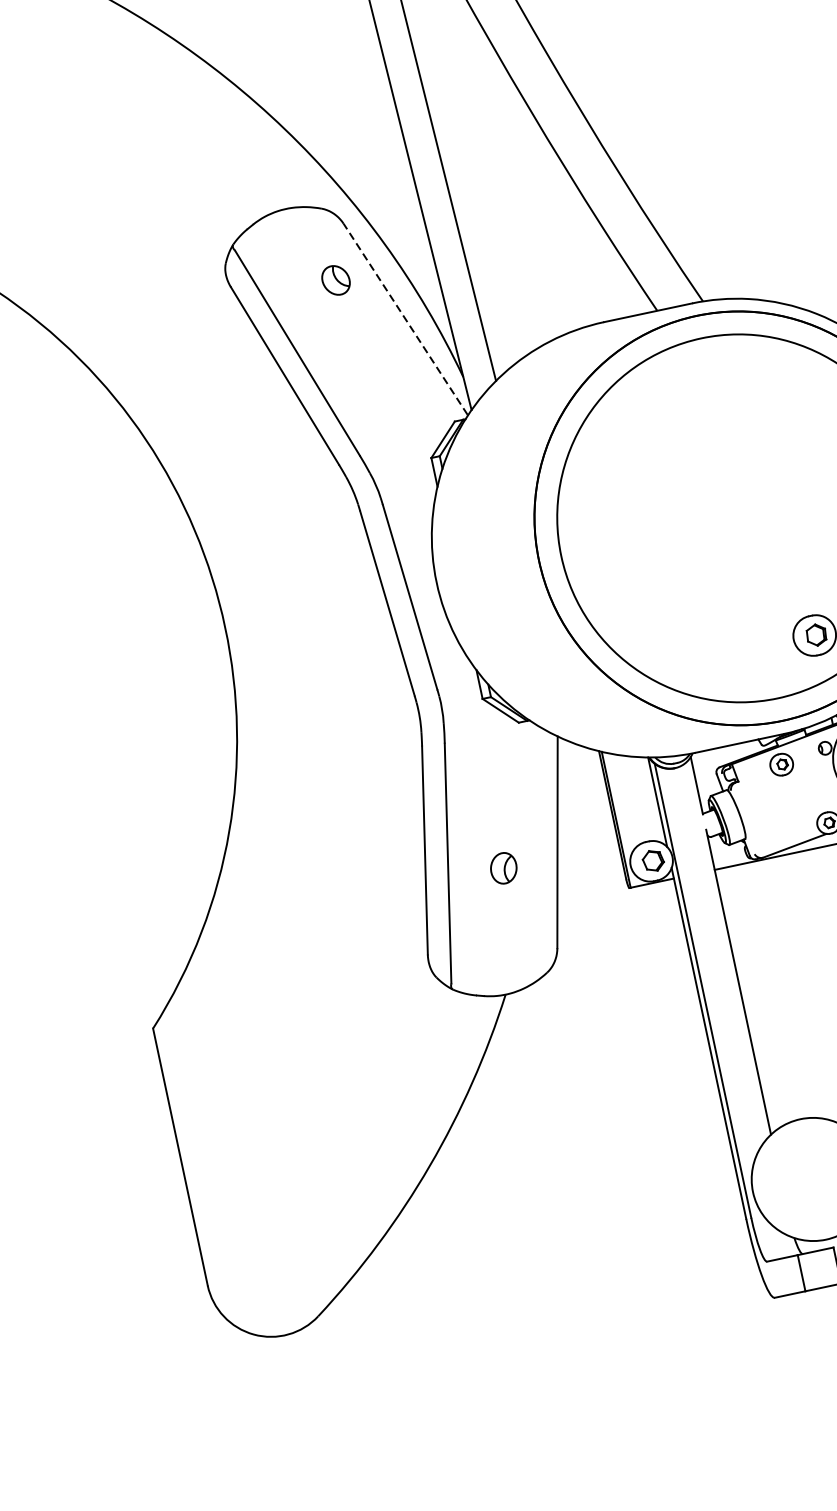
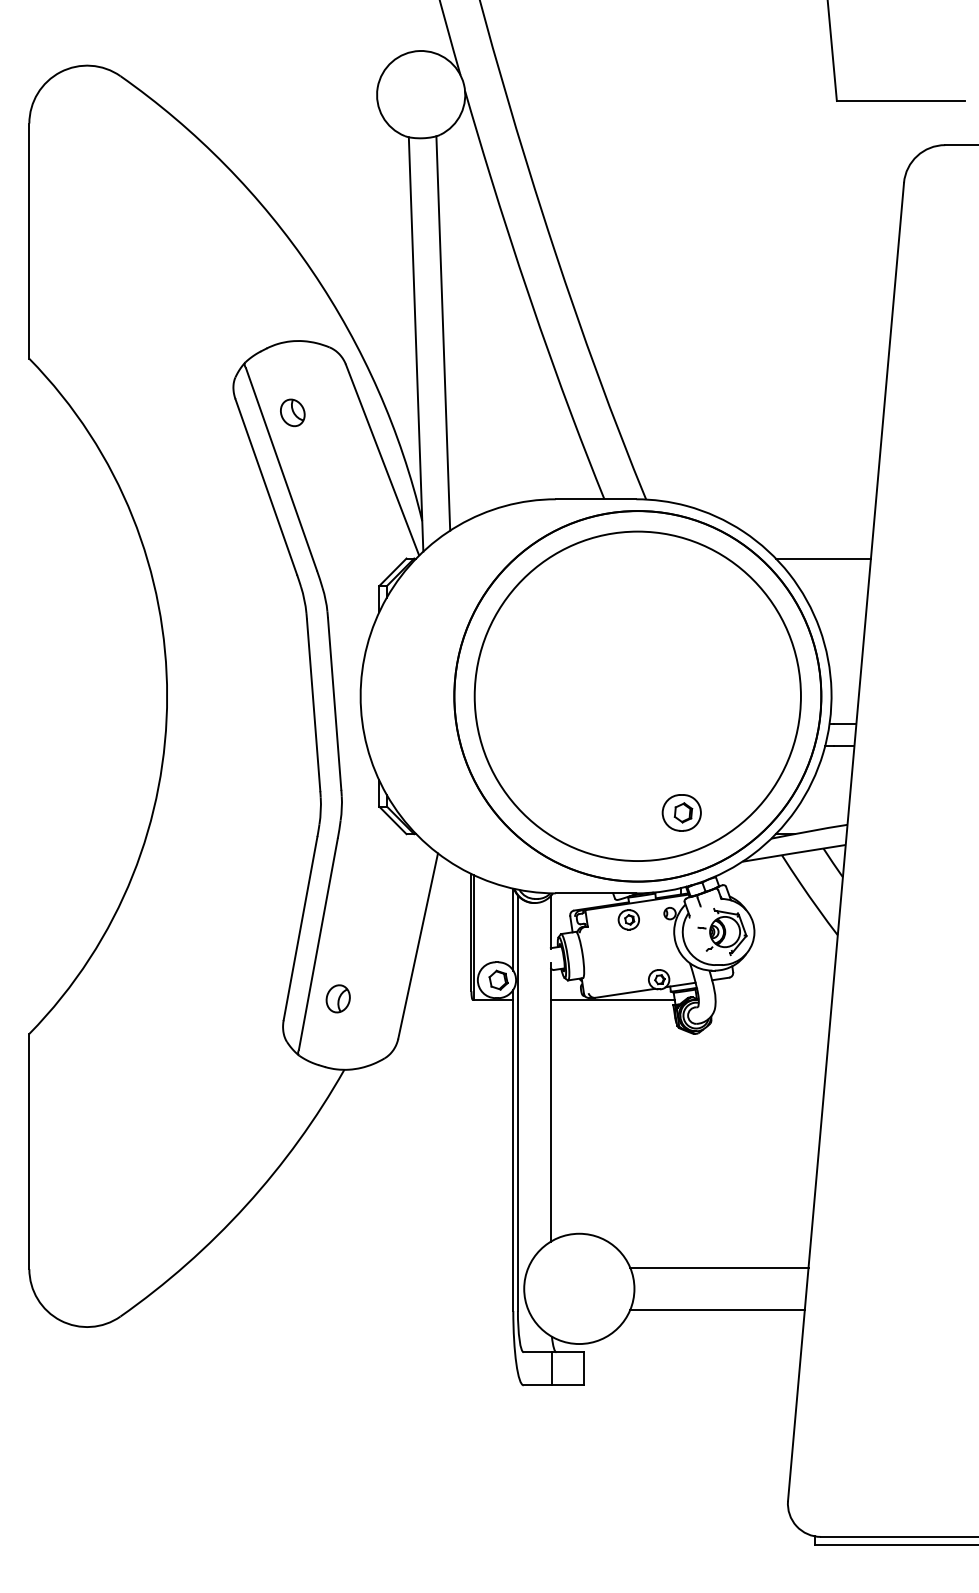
part: (335, 280) -> (292, 412), moved
line: (405, 318) -> (382, 459), dashed -> solid
part: (502, 868) -> (337, 998), moved

